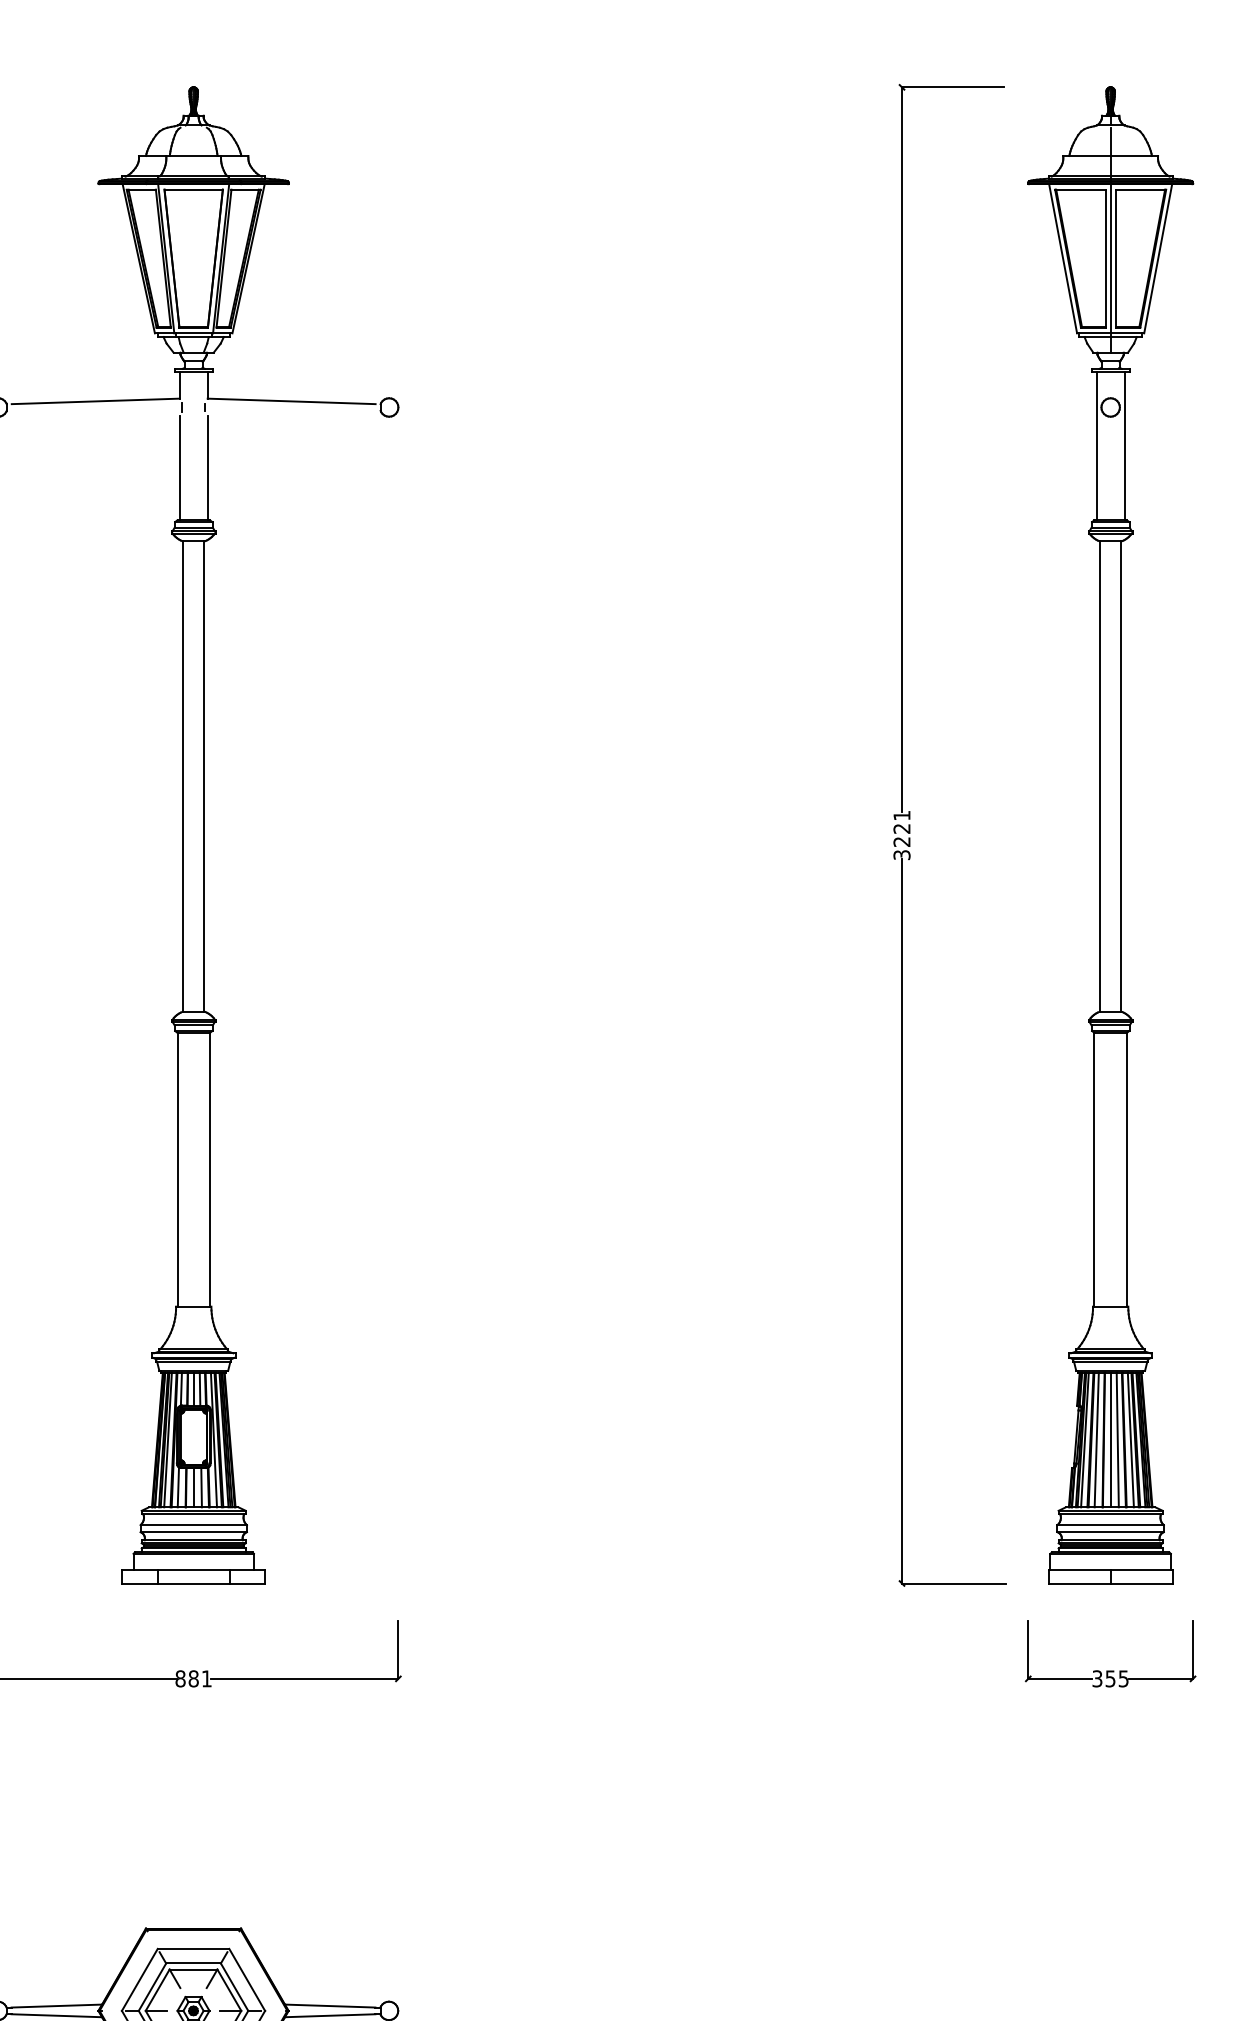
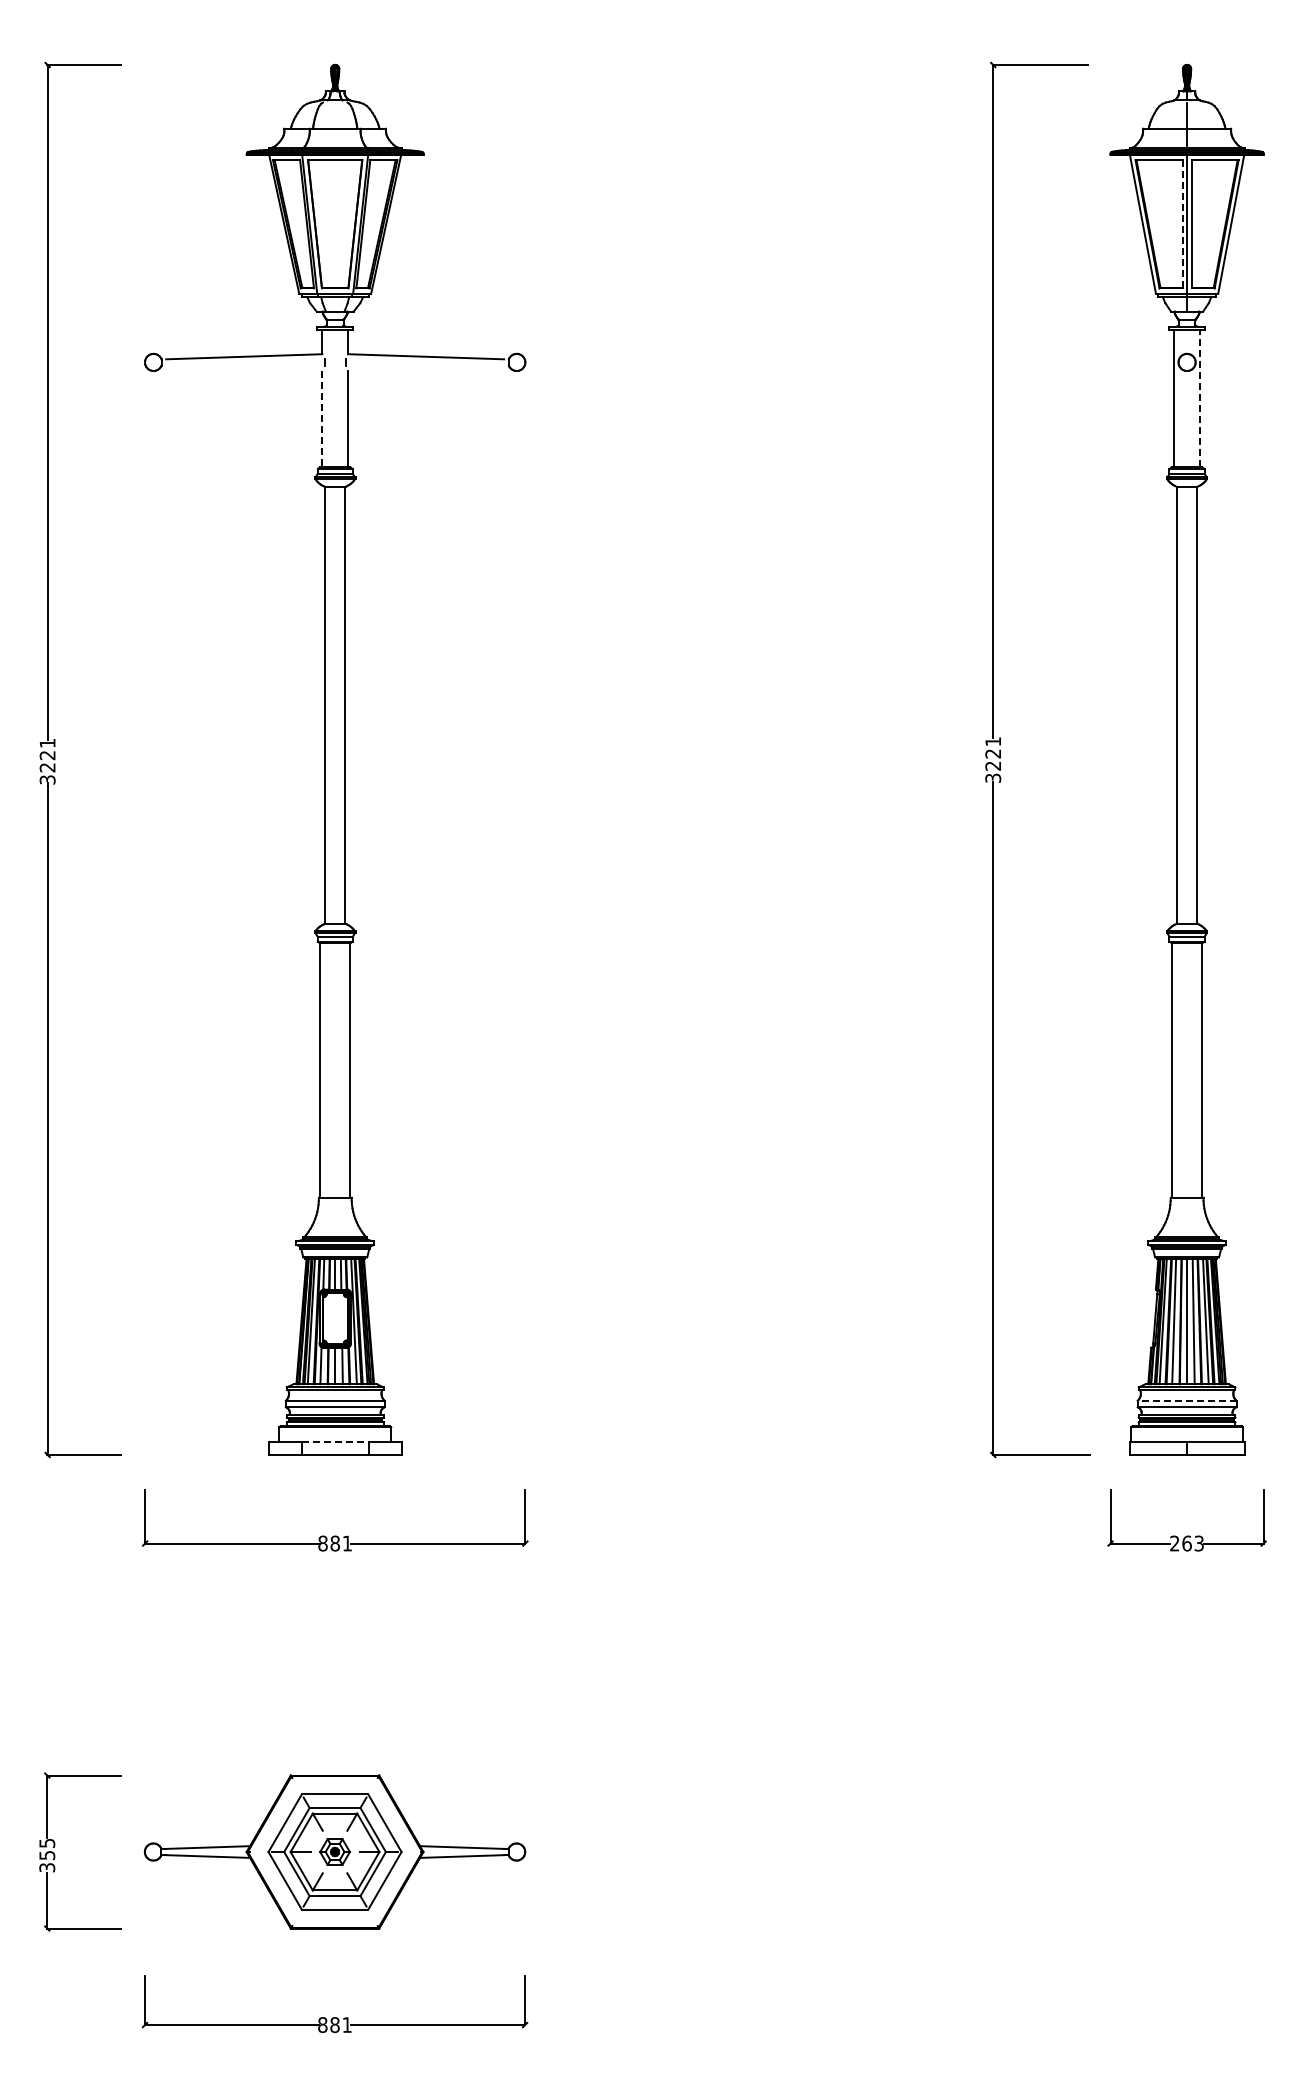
line: (1105, 259) -> (1182, 224), solid -> dashed
line: (1125, 446) -> (1200, 398), solid -> dashed
line: (180, 468) -> (322, 419), solid -> dashed
line: (1110, 1524) -> (1186, 1400), solid -> dashed
line: (194, 1570) -> (335, 1442), solid -> dashed
text: (1110, 1678) -> (1186, 1543), 355 -> 263

